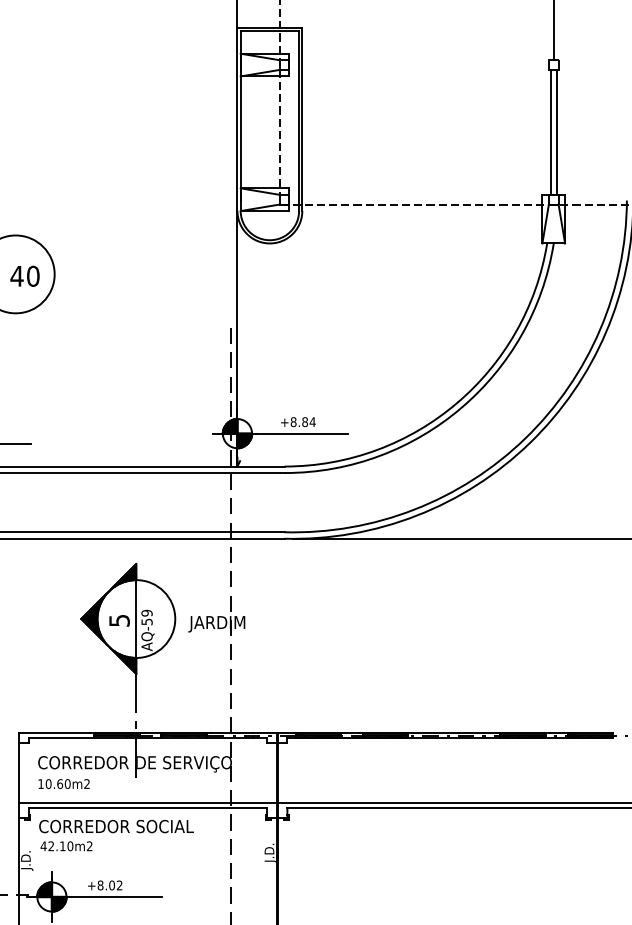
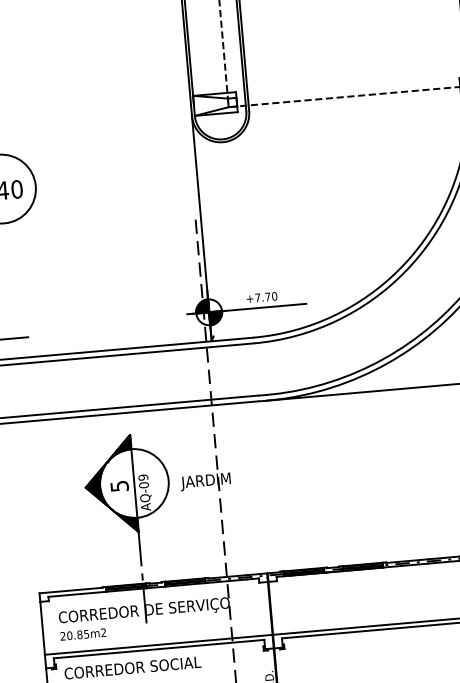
text: (302, 422) -> (265, 297), +8.84 -> +7.70
text: (146, 621) -> (143, 484), AQ-59 -> AQ-09
text: (54, 783) -> (74, 634), 10.60m2 -> 20.85m2

